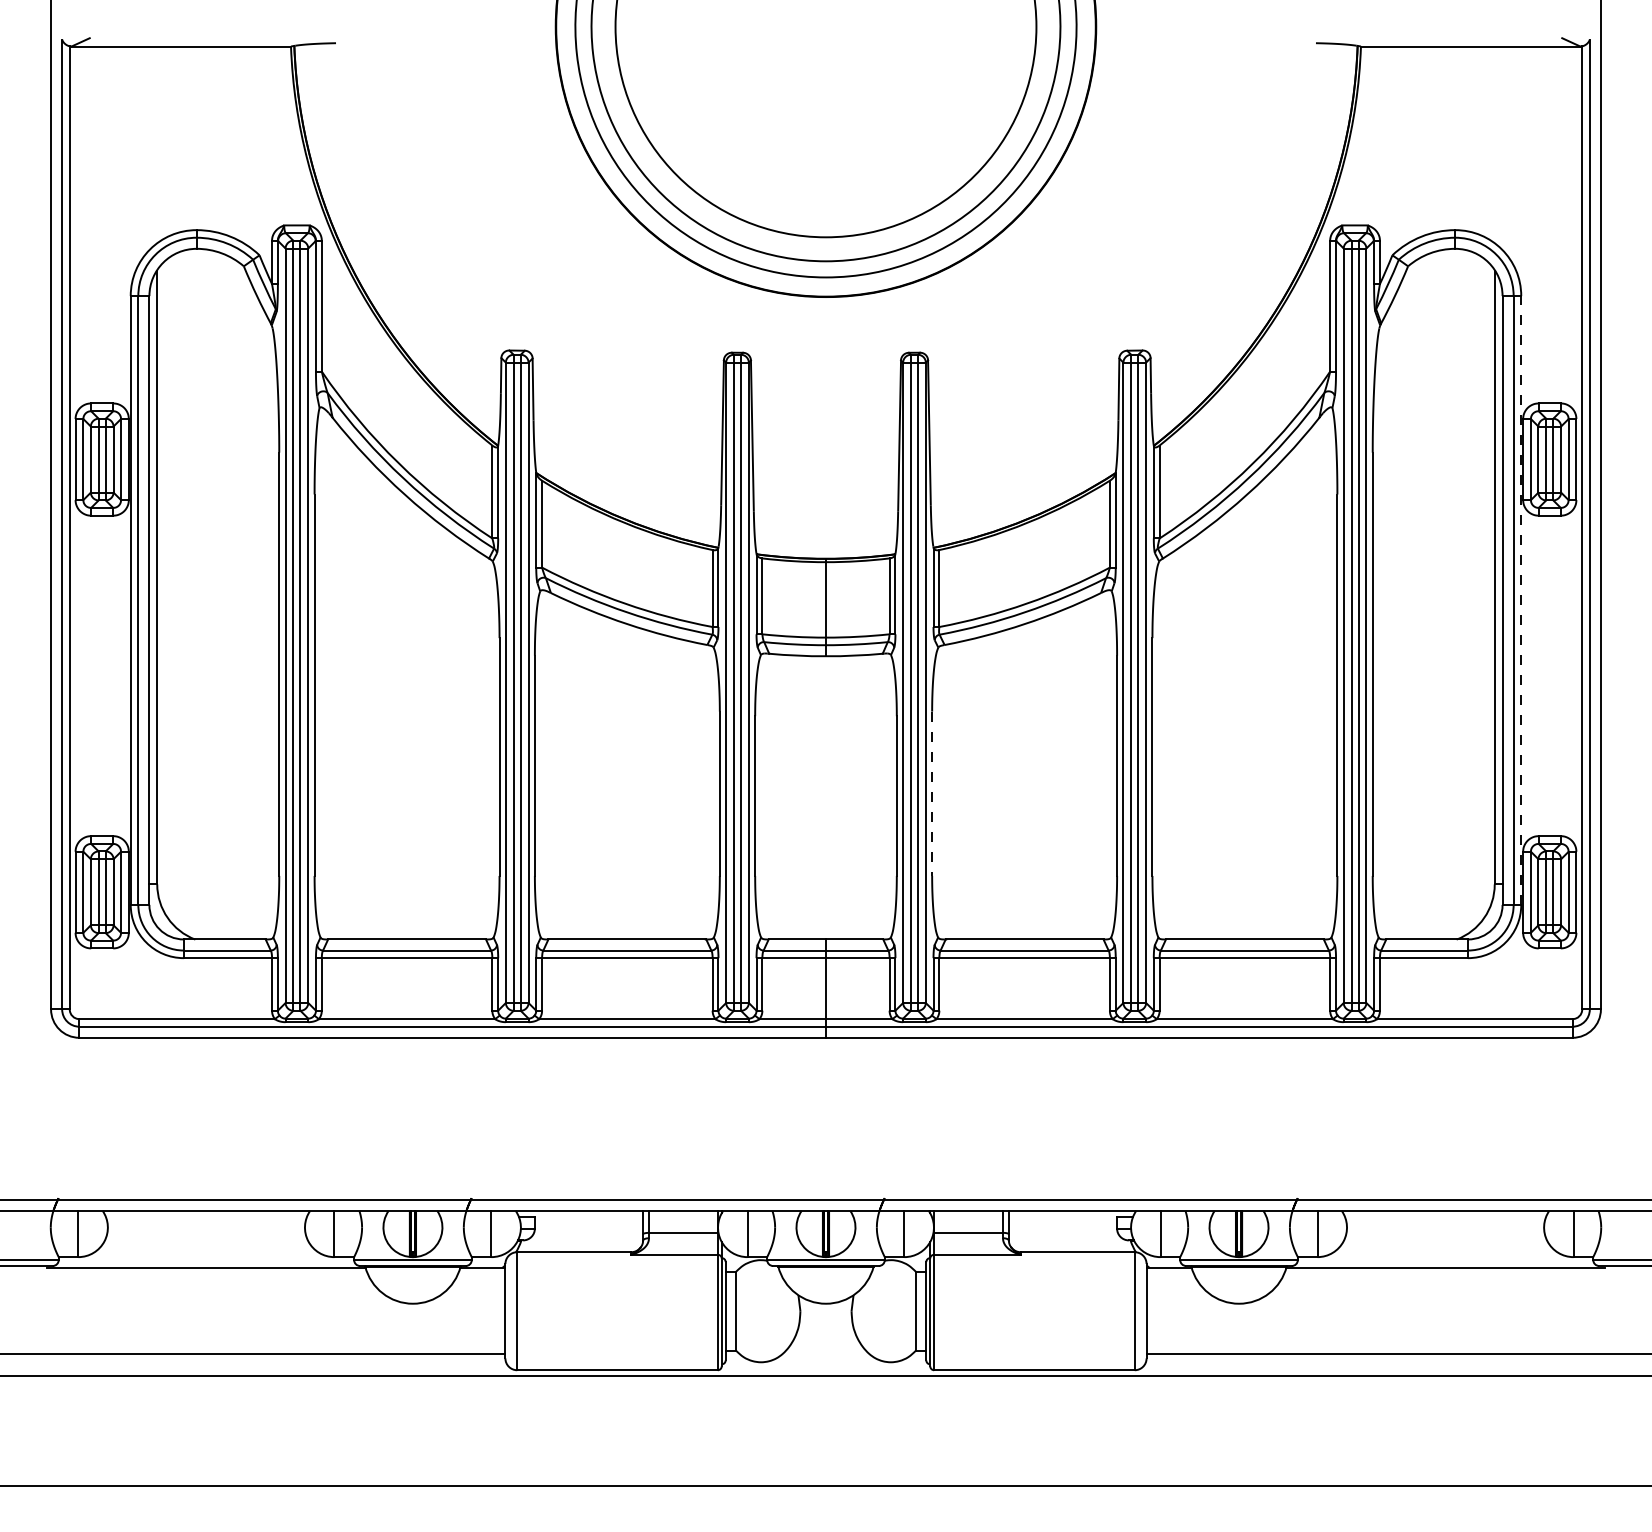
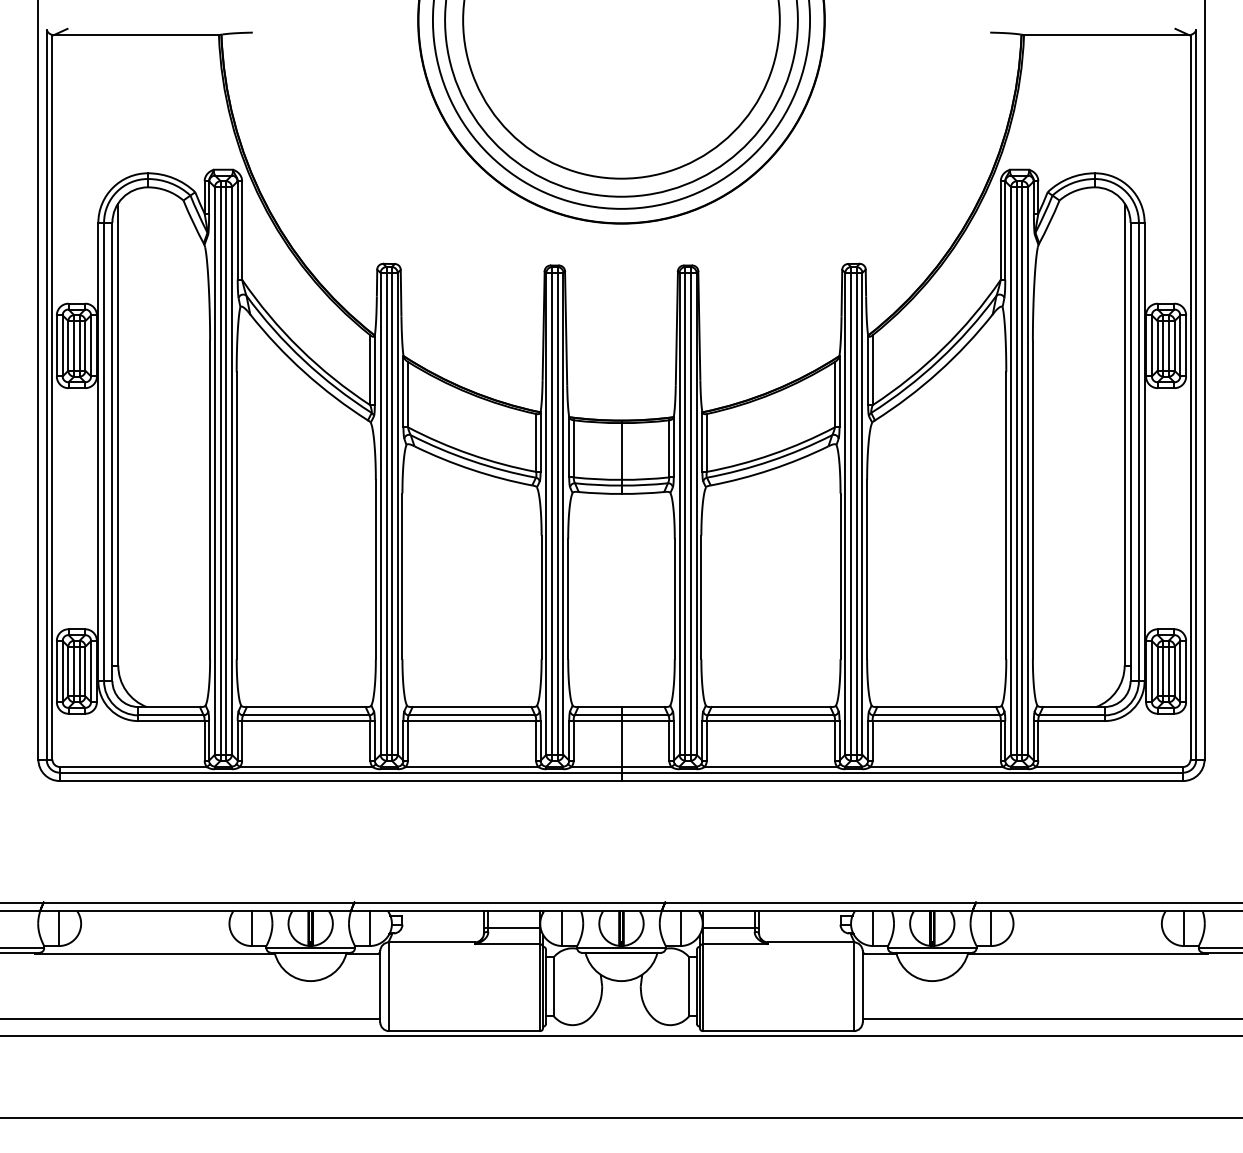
line: (1521, 599) -> (1144, 451), dashed -> solid
line: (932, 793) -> (701, 597), dashed -> solid

